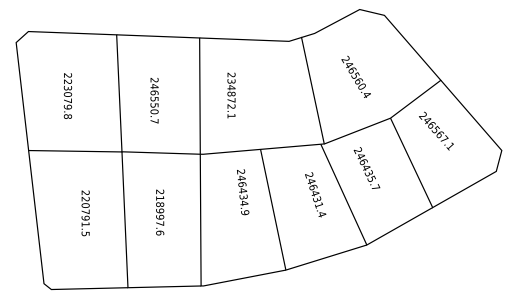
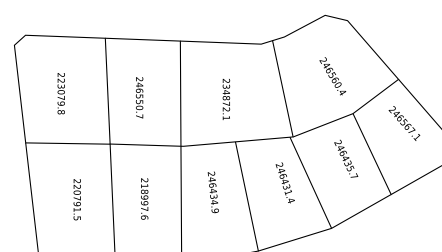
text: (355, 76) -> (332, 75), moved
text: (231, 95) -> (226, 99), moved
text: (436, 130) -> (404, 122), moved
text: (366, 167) -> (345, 158), moved
text: (243, 192) -> (213, 192), moved

